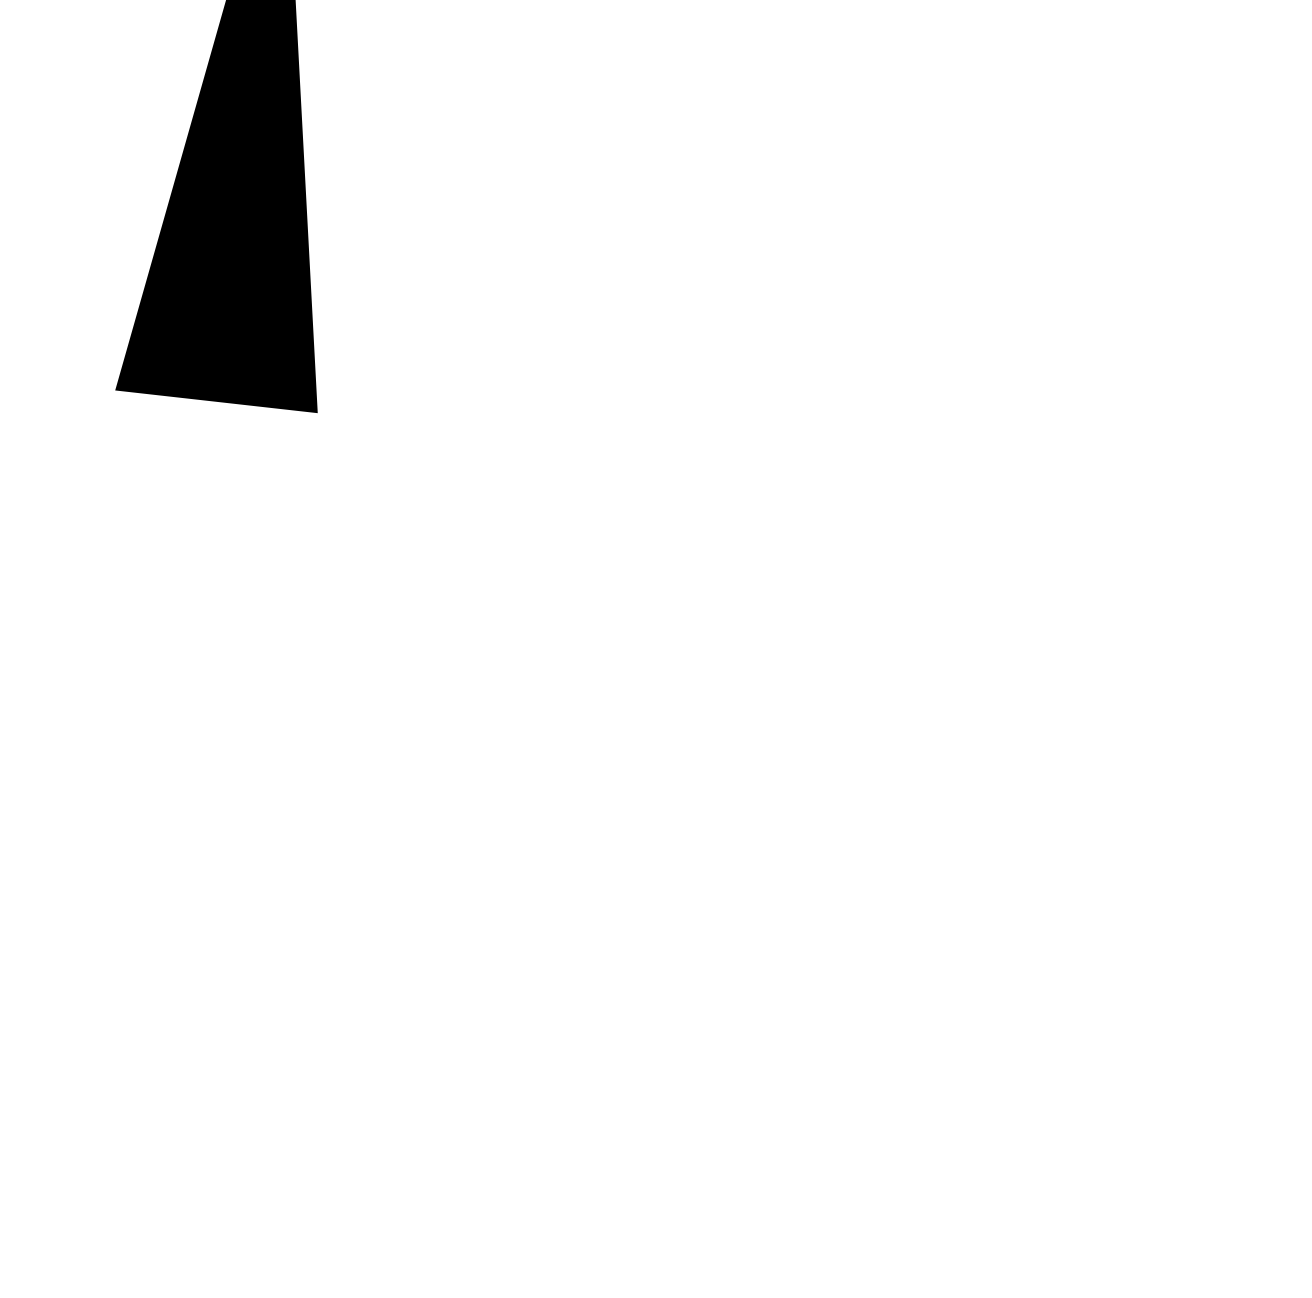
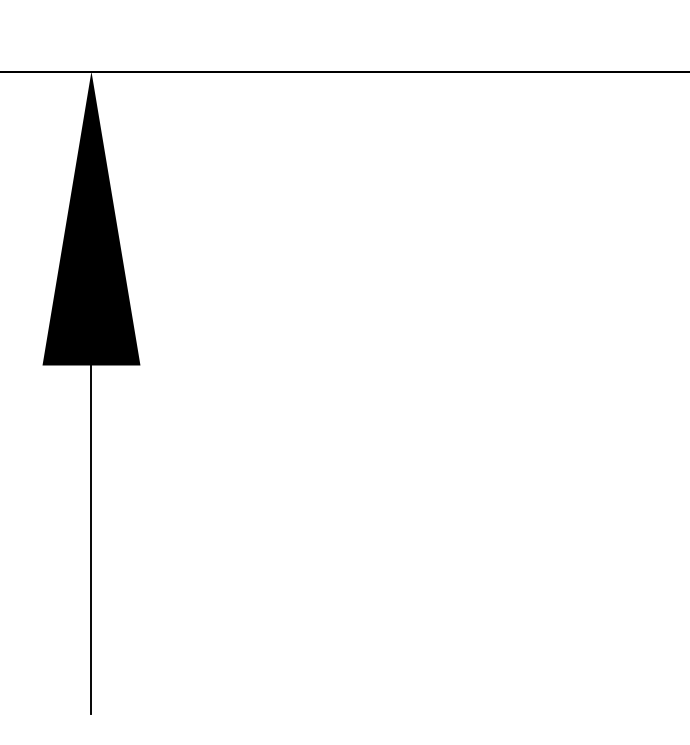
line: (176, 761) -> (91, 539), added

